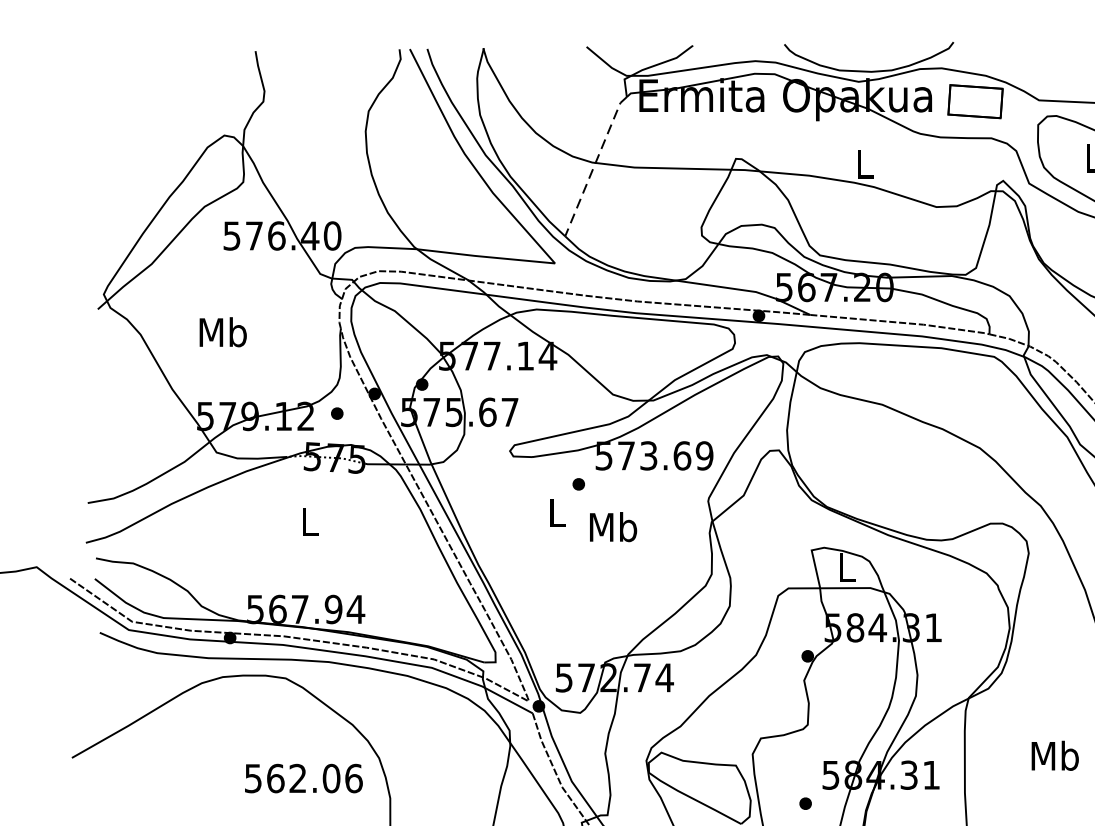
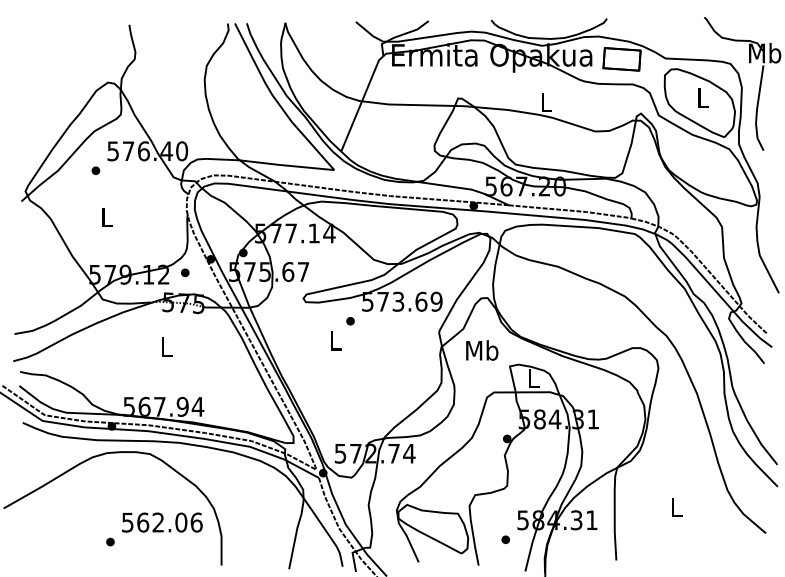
line: (594, 164) -> (361, 102), dashed -> solid
part: (206, 264) -> (95, 170), added
text: (223, 331) -> (107, 216), Mb -> L
text: (613, 527) -> (482, 350), moved
text: (1055, 755) -> (676, 506), Mb -> L
part: (228, 806) -> (110, 541), added

